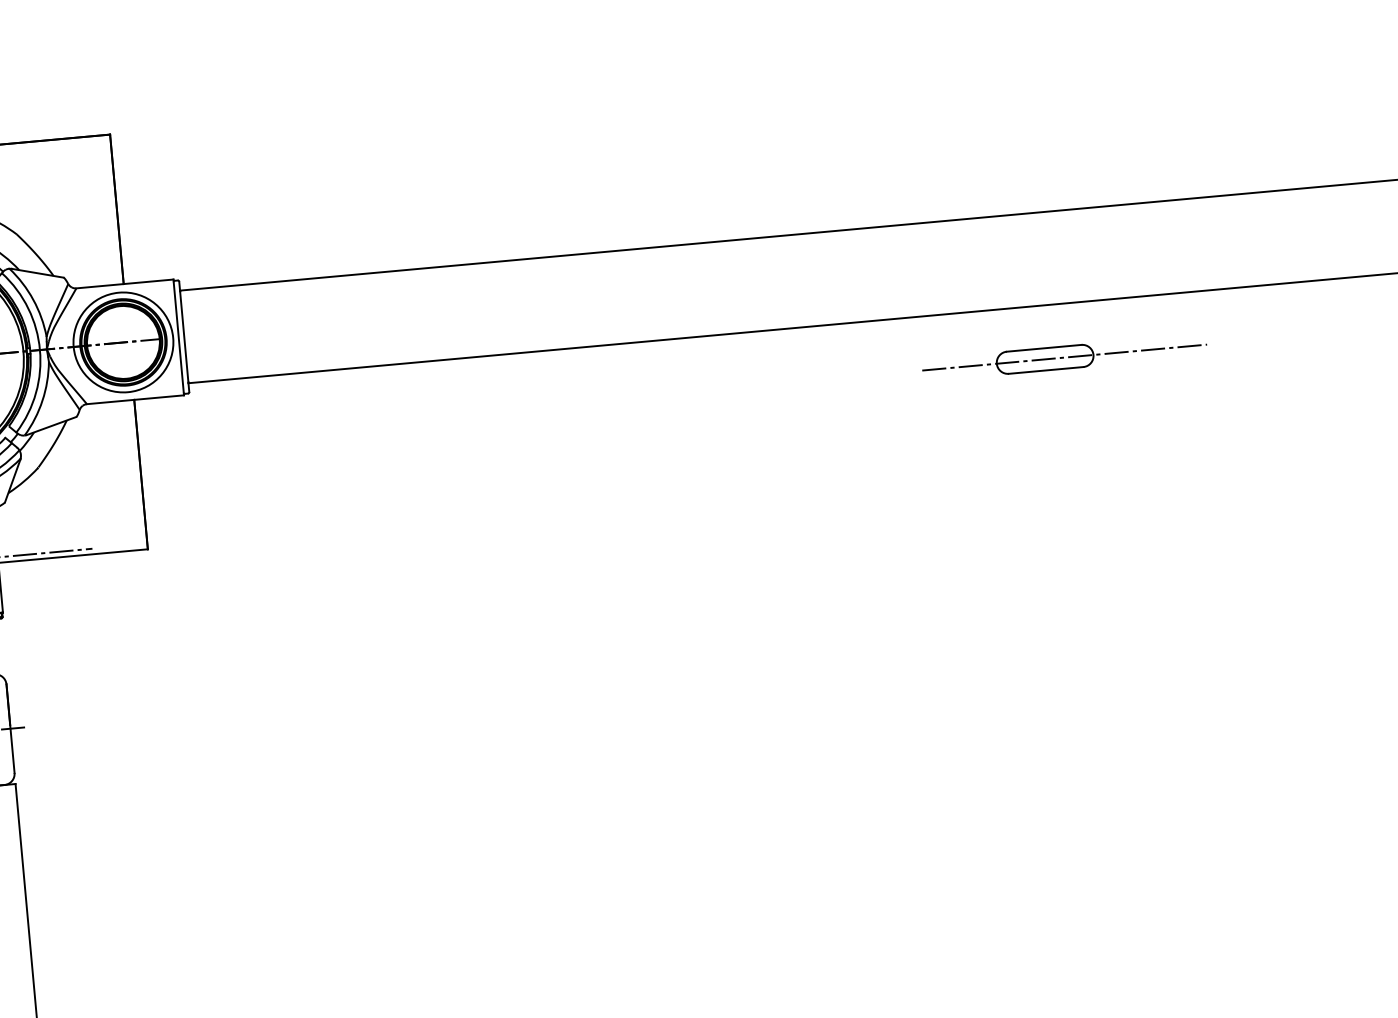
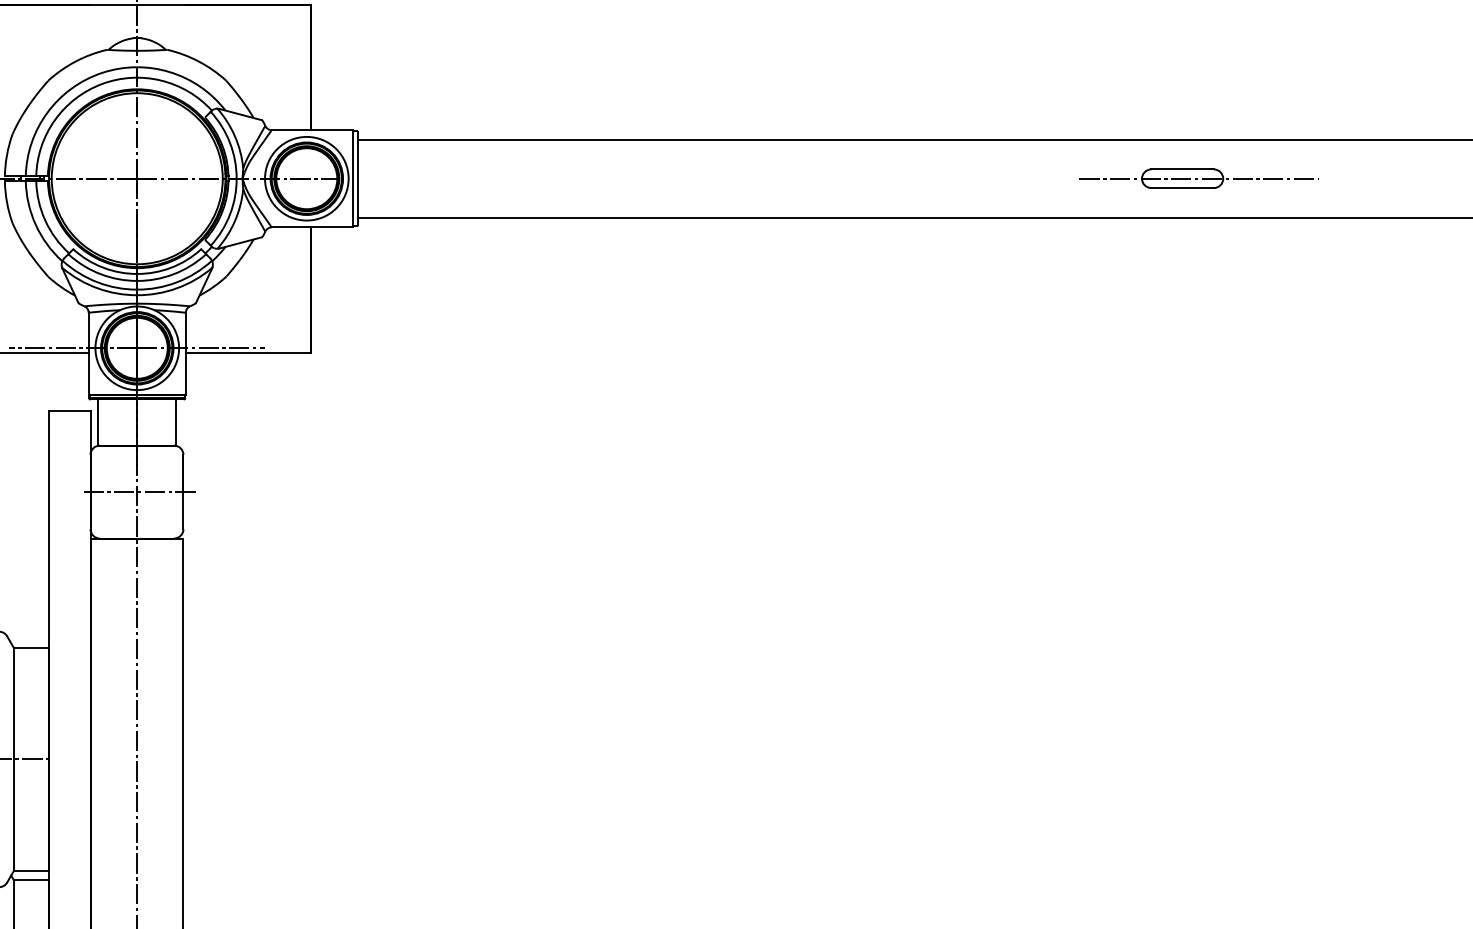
part: (1064, 357) -> (1198, 178), moved

